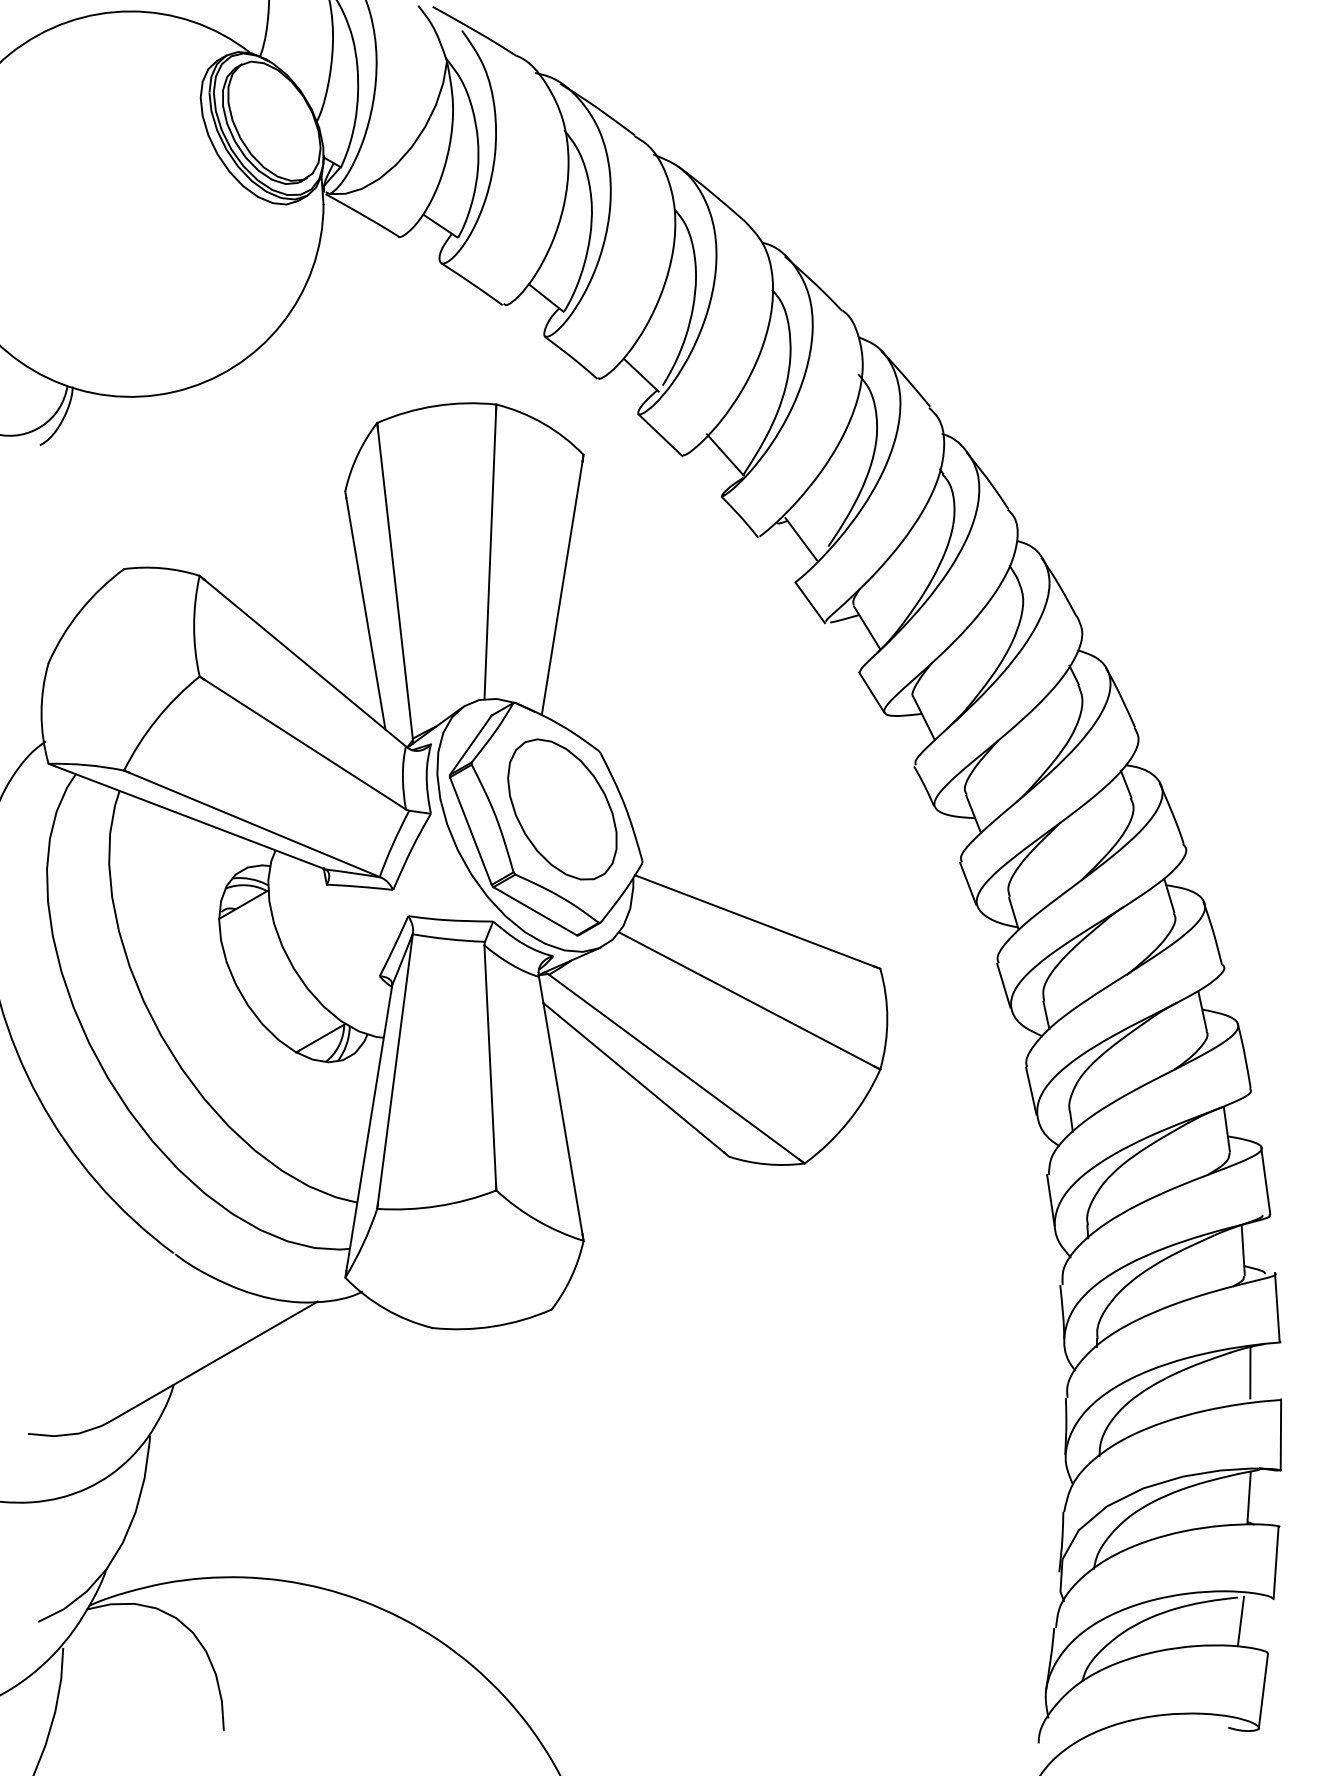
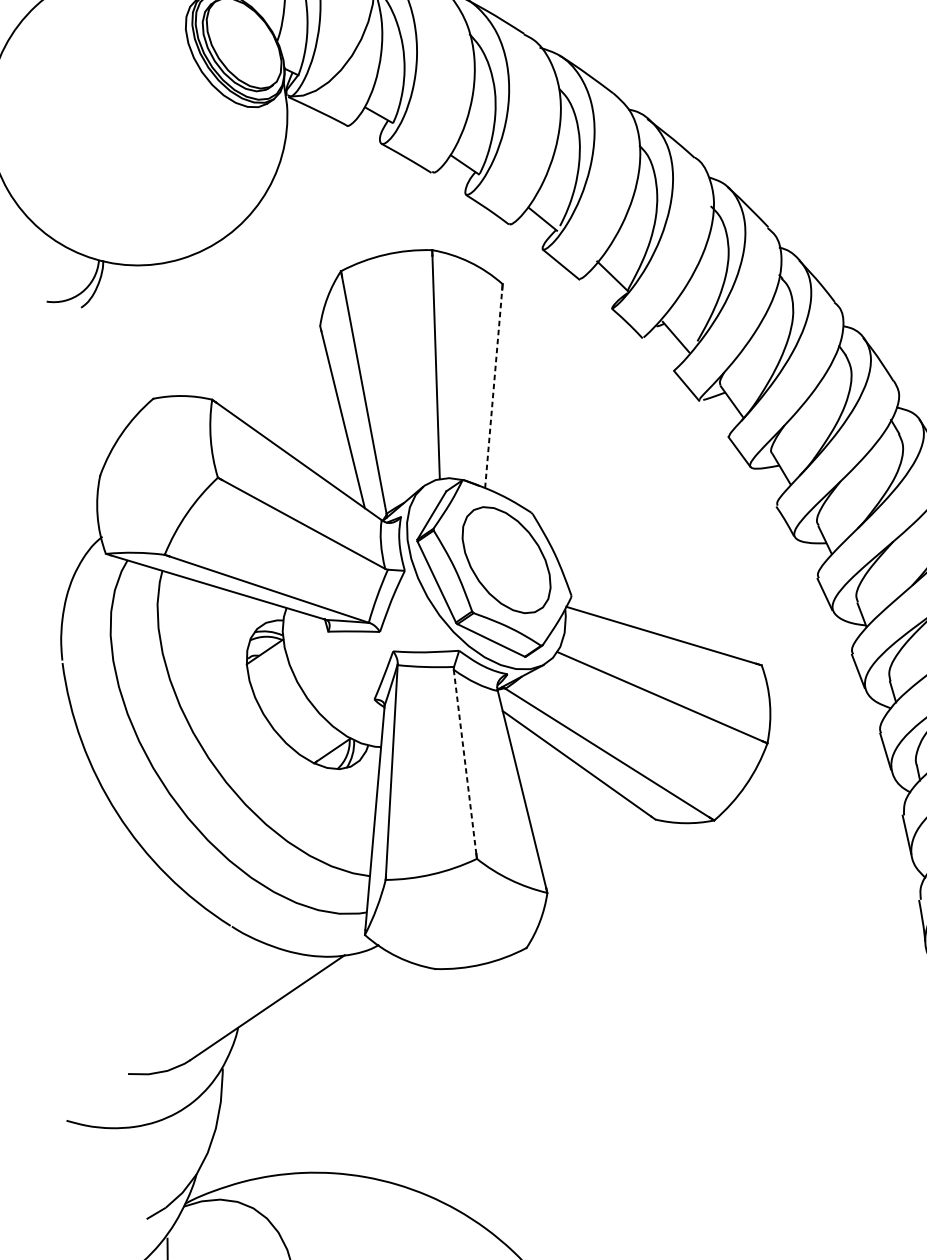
line: (562, 587) -> (493, 388), solid -> dashed
line: (490, 1064) -> (465, 761), solid -> dashed

